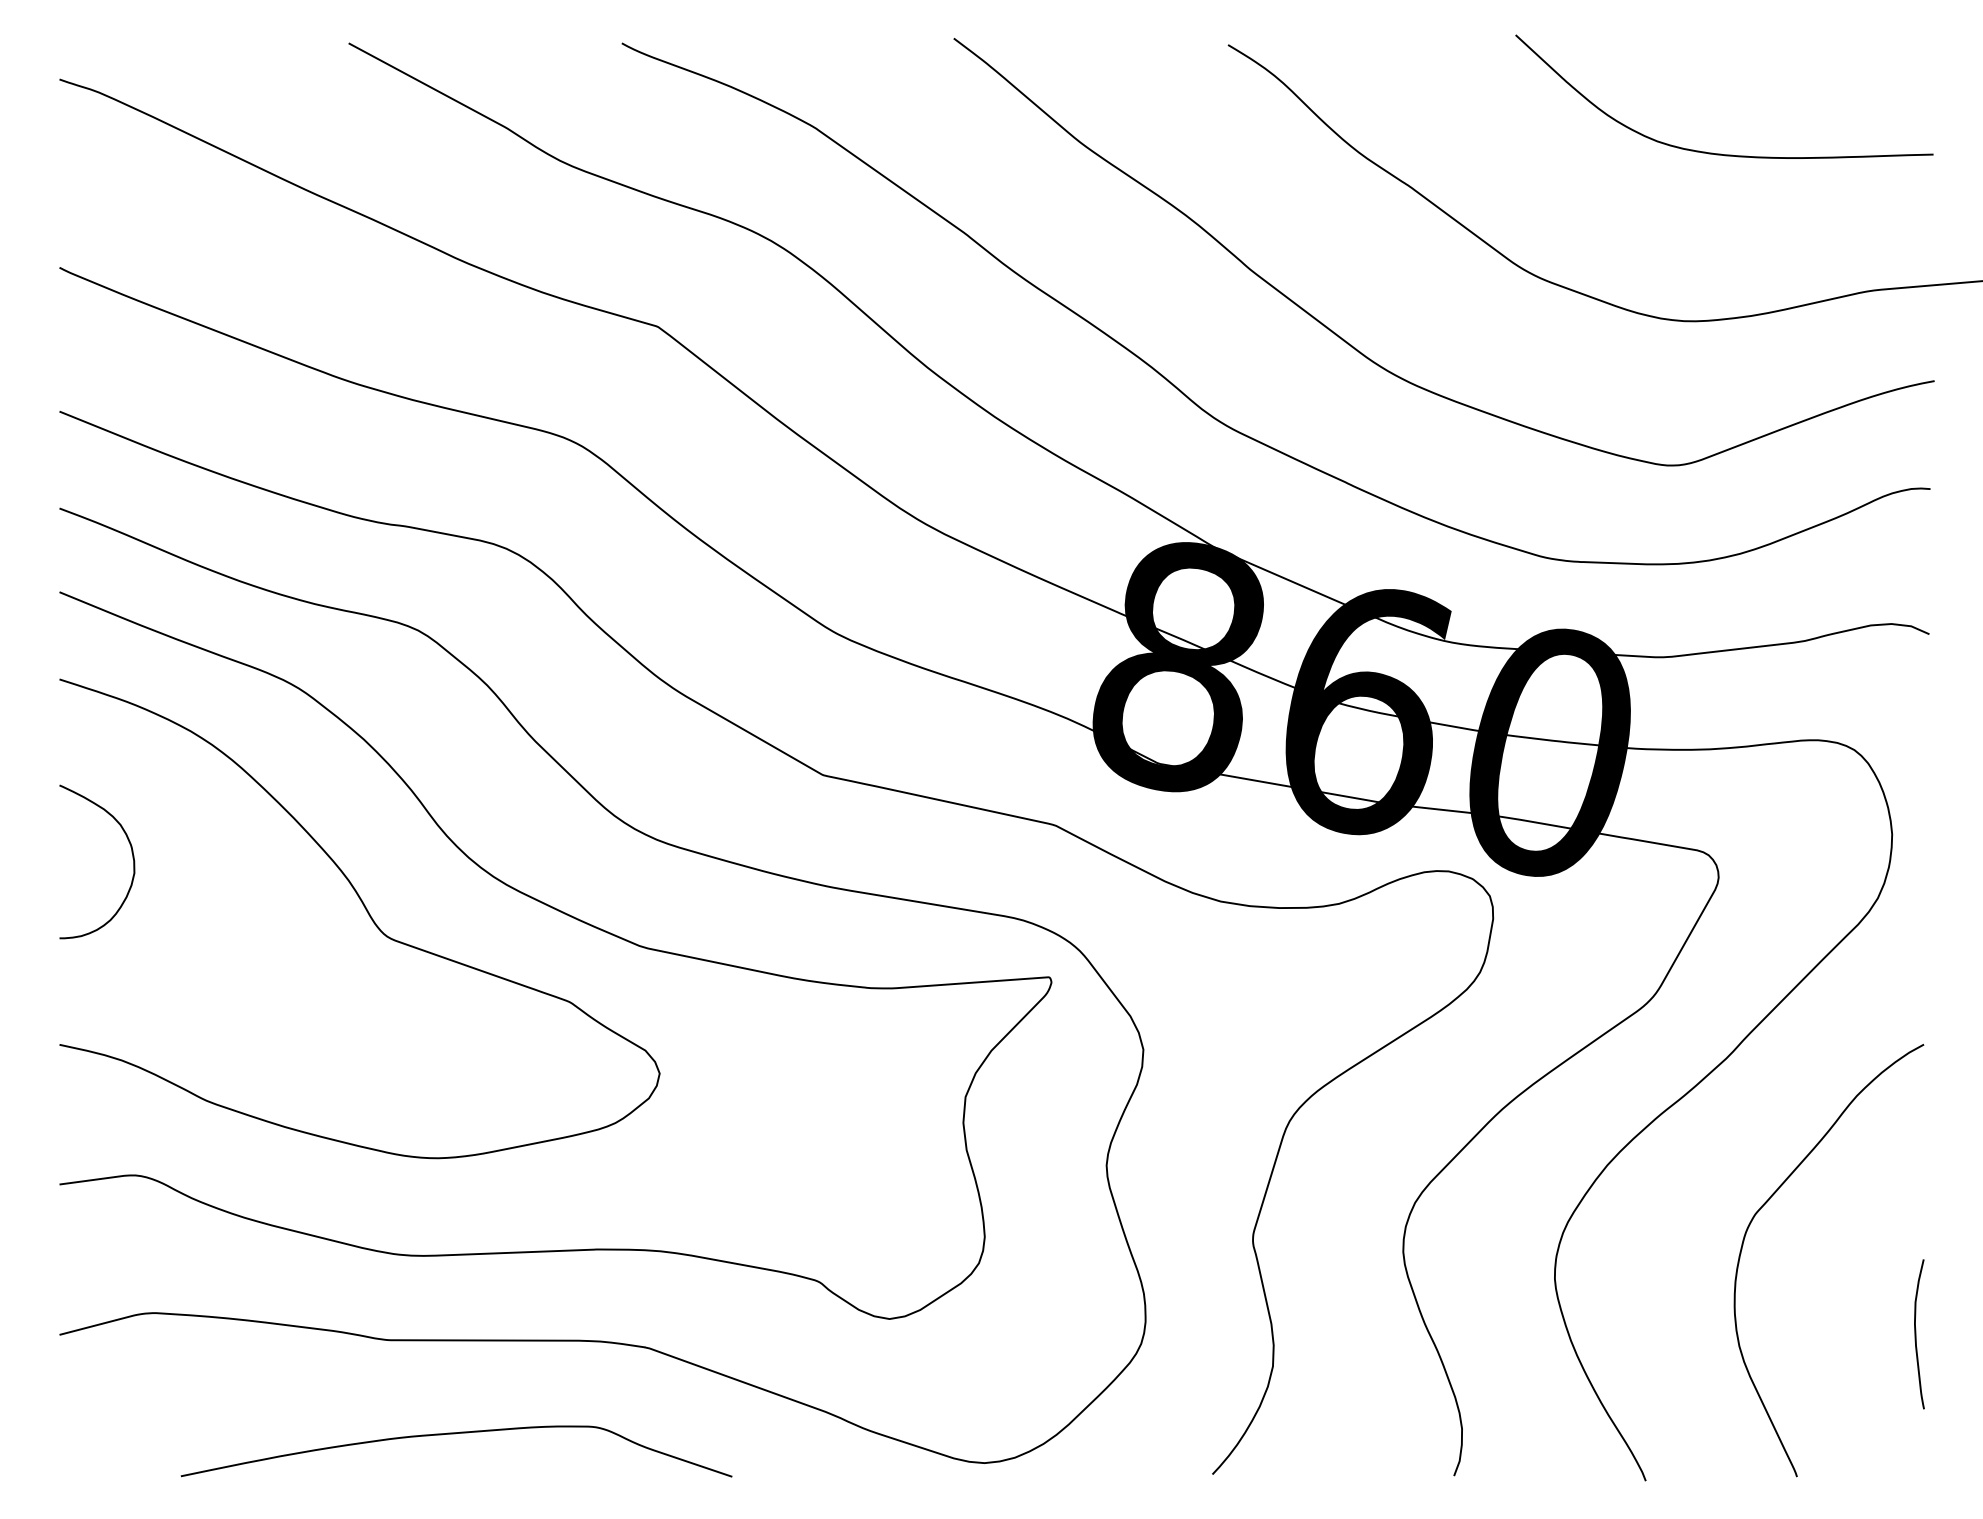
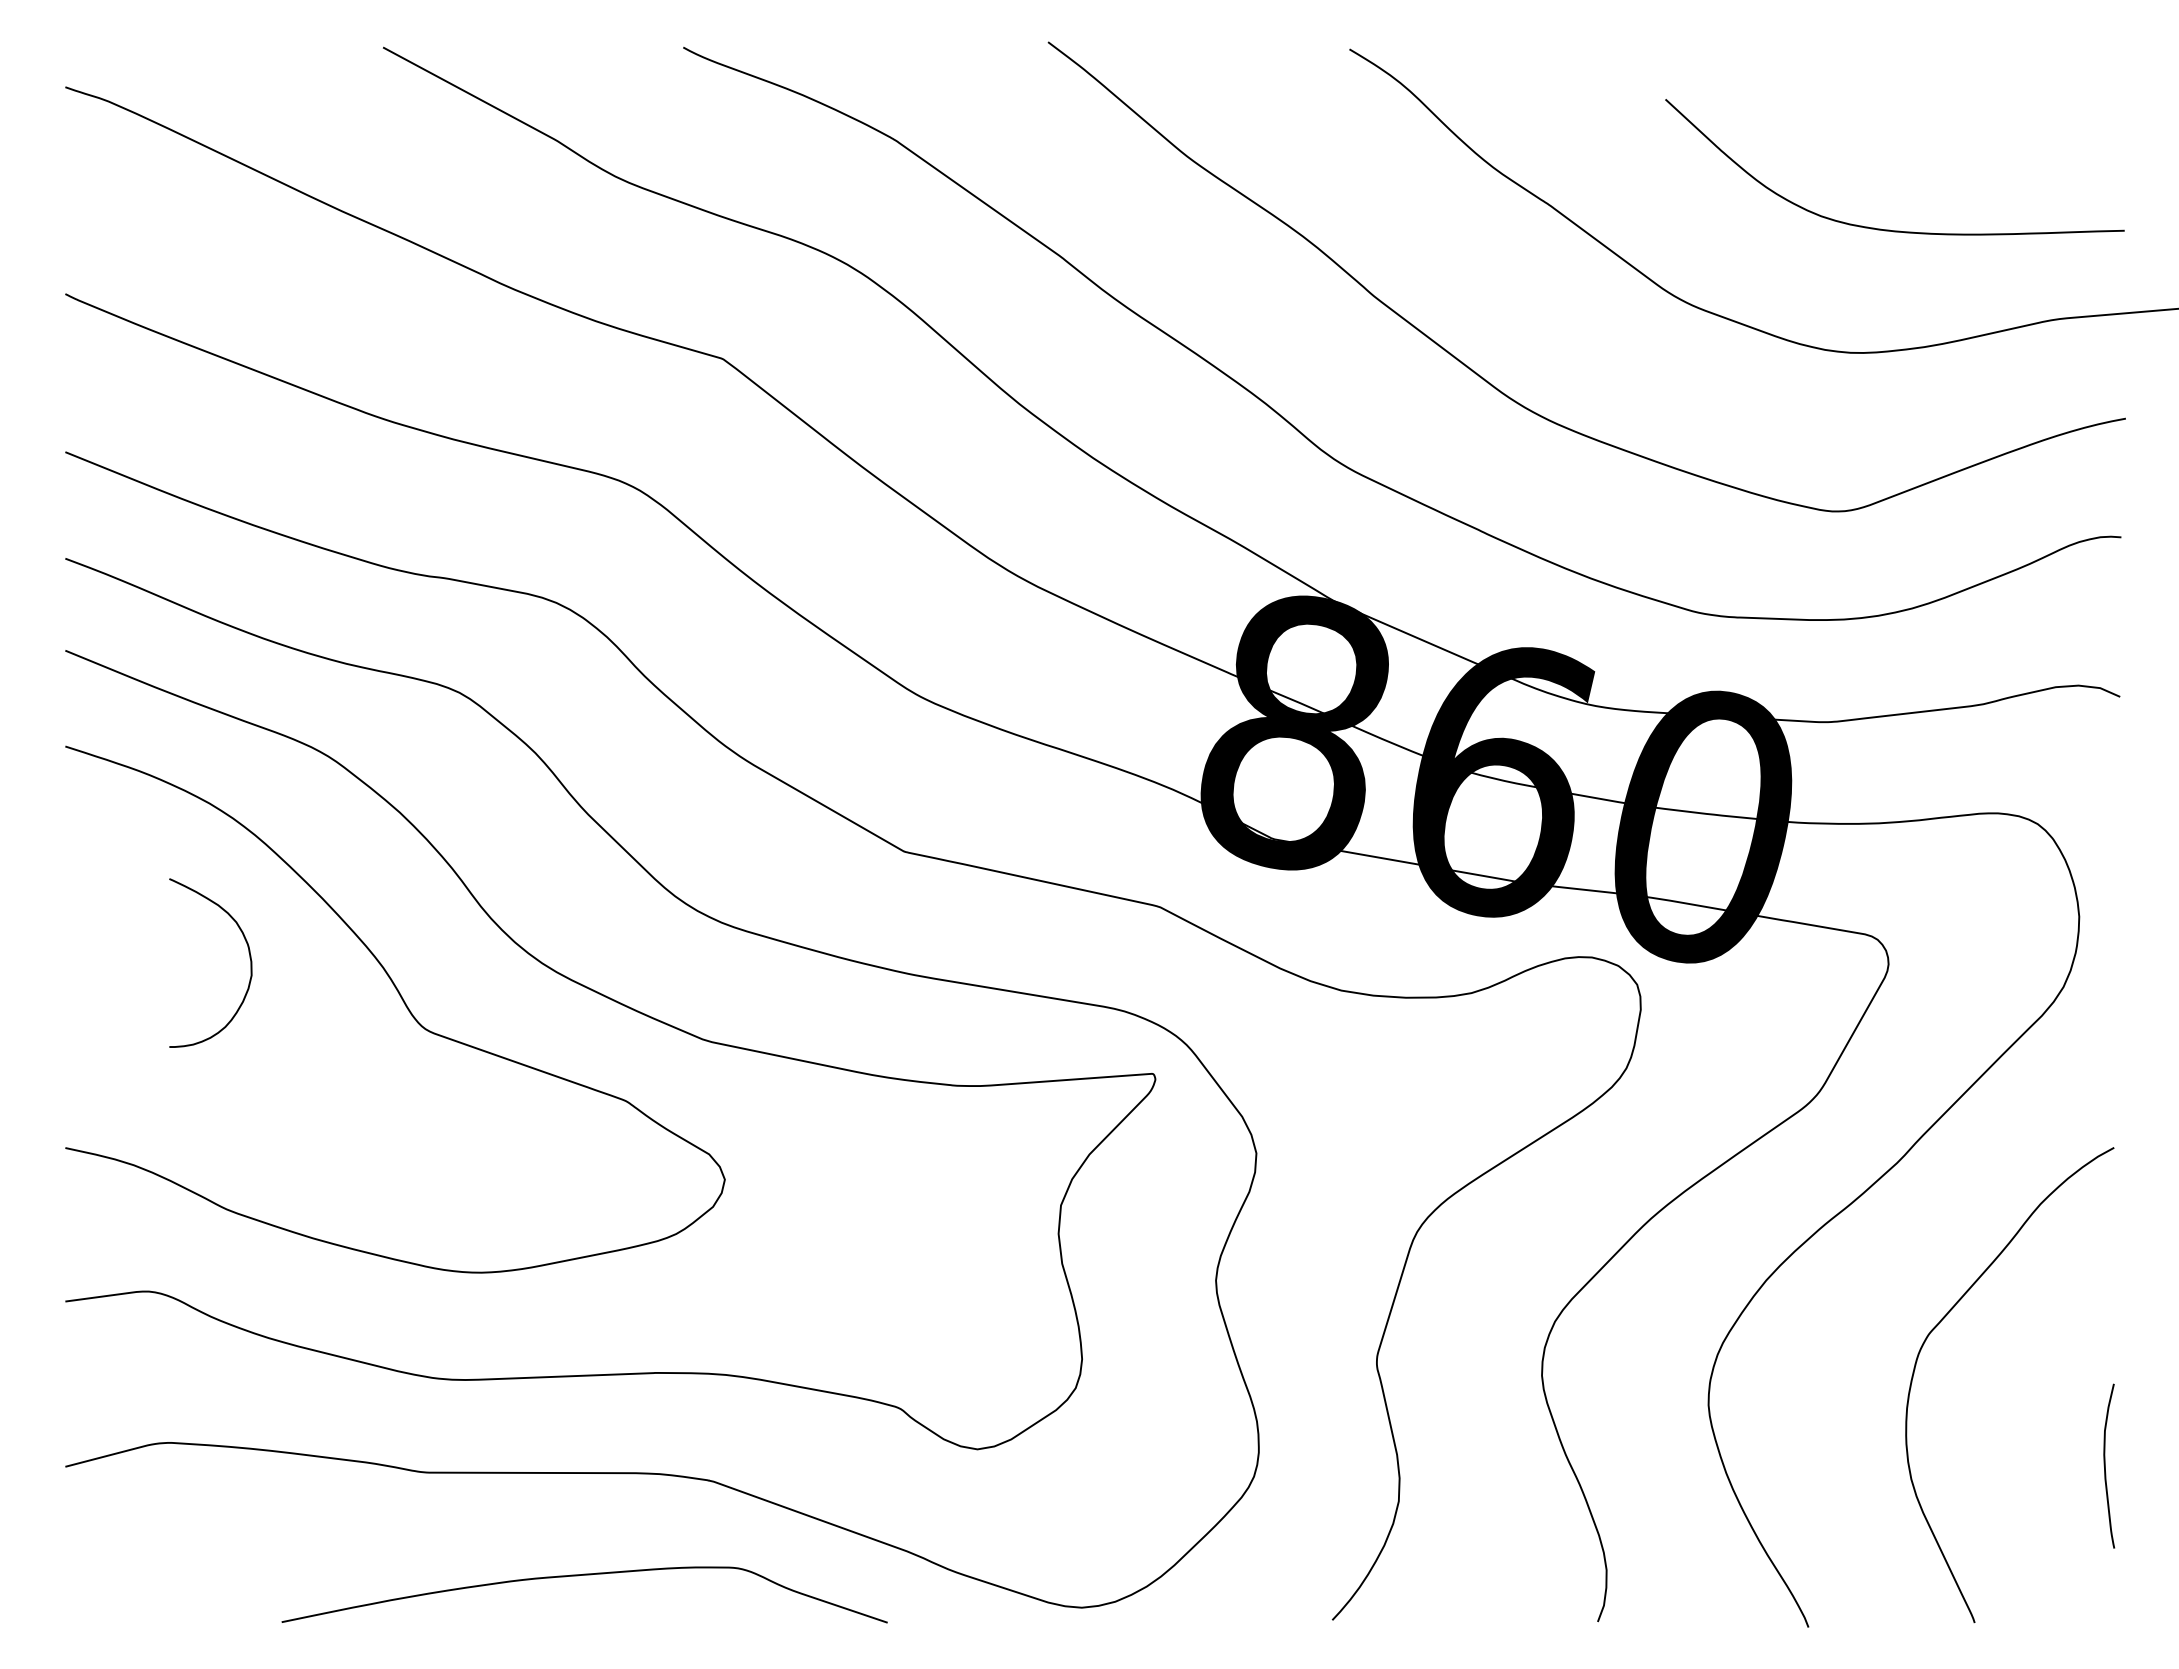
curve: (1719, 153) -> (1889, 229), moved
curve: (132, 857) -> (249, 958), moved
curve: (450, 1434) -> (578, 1576), moved

